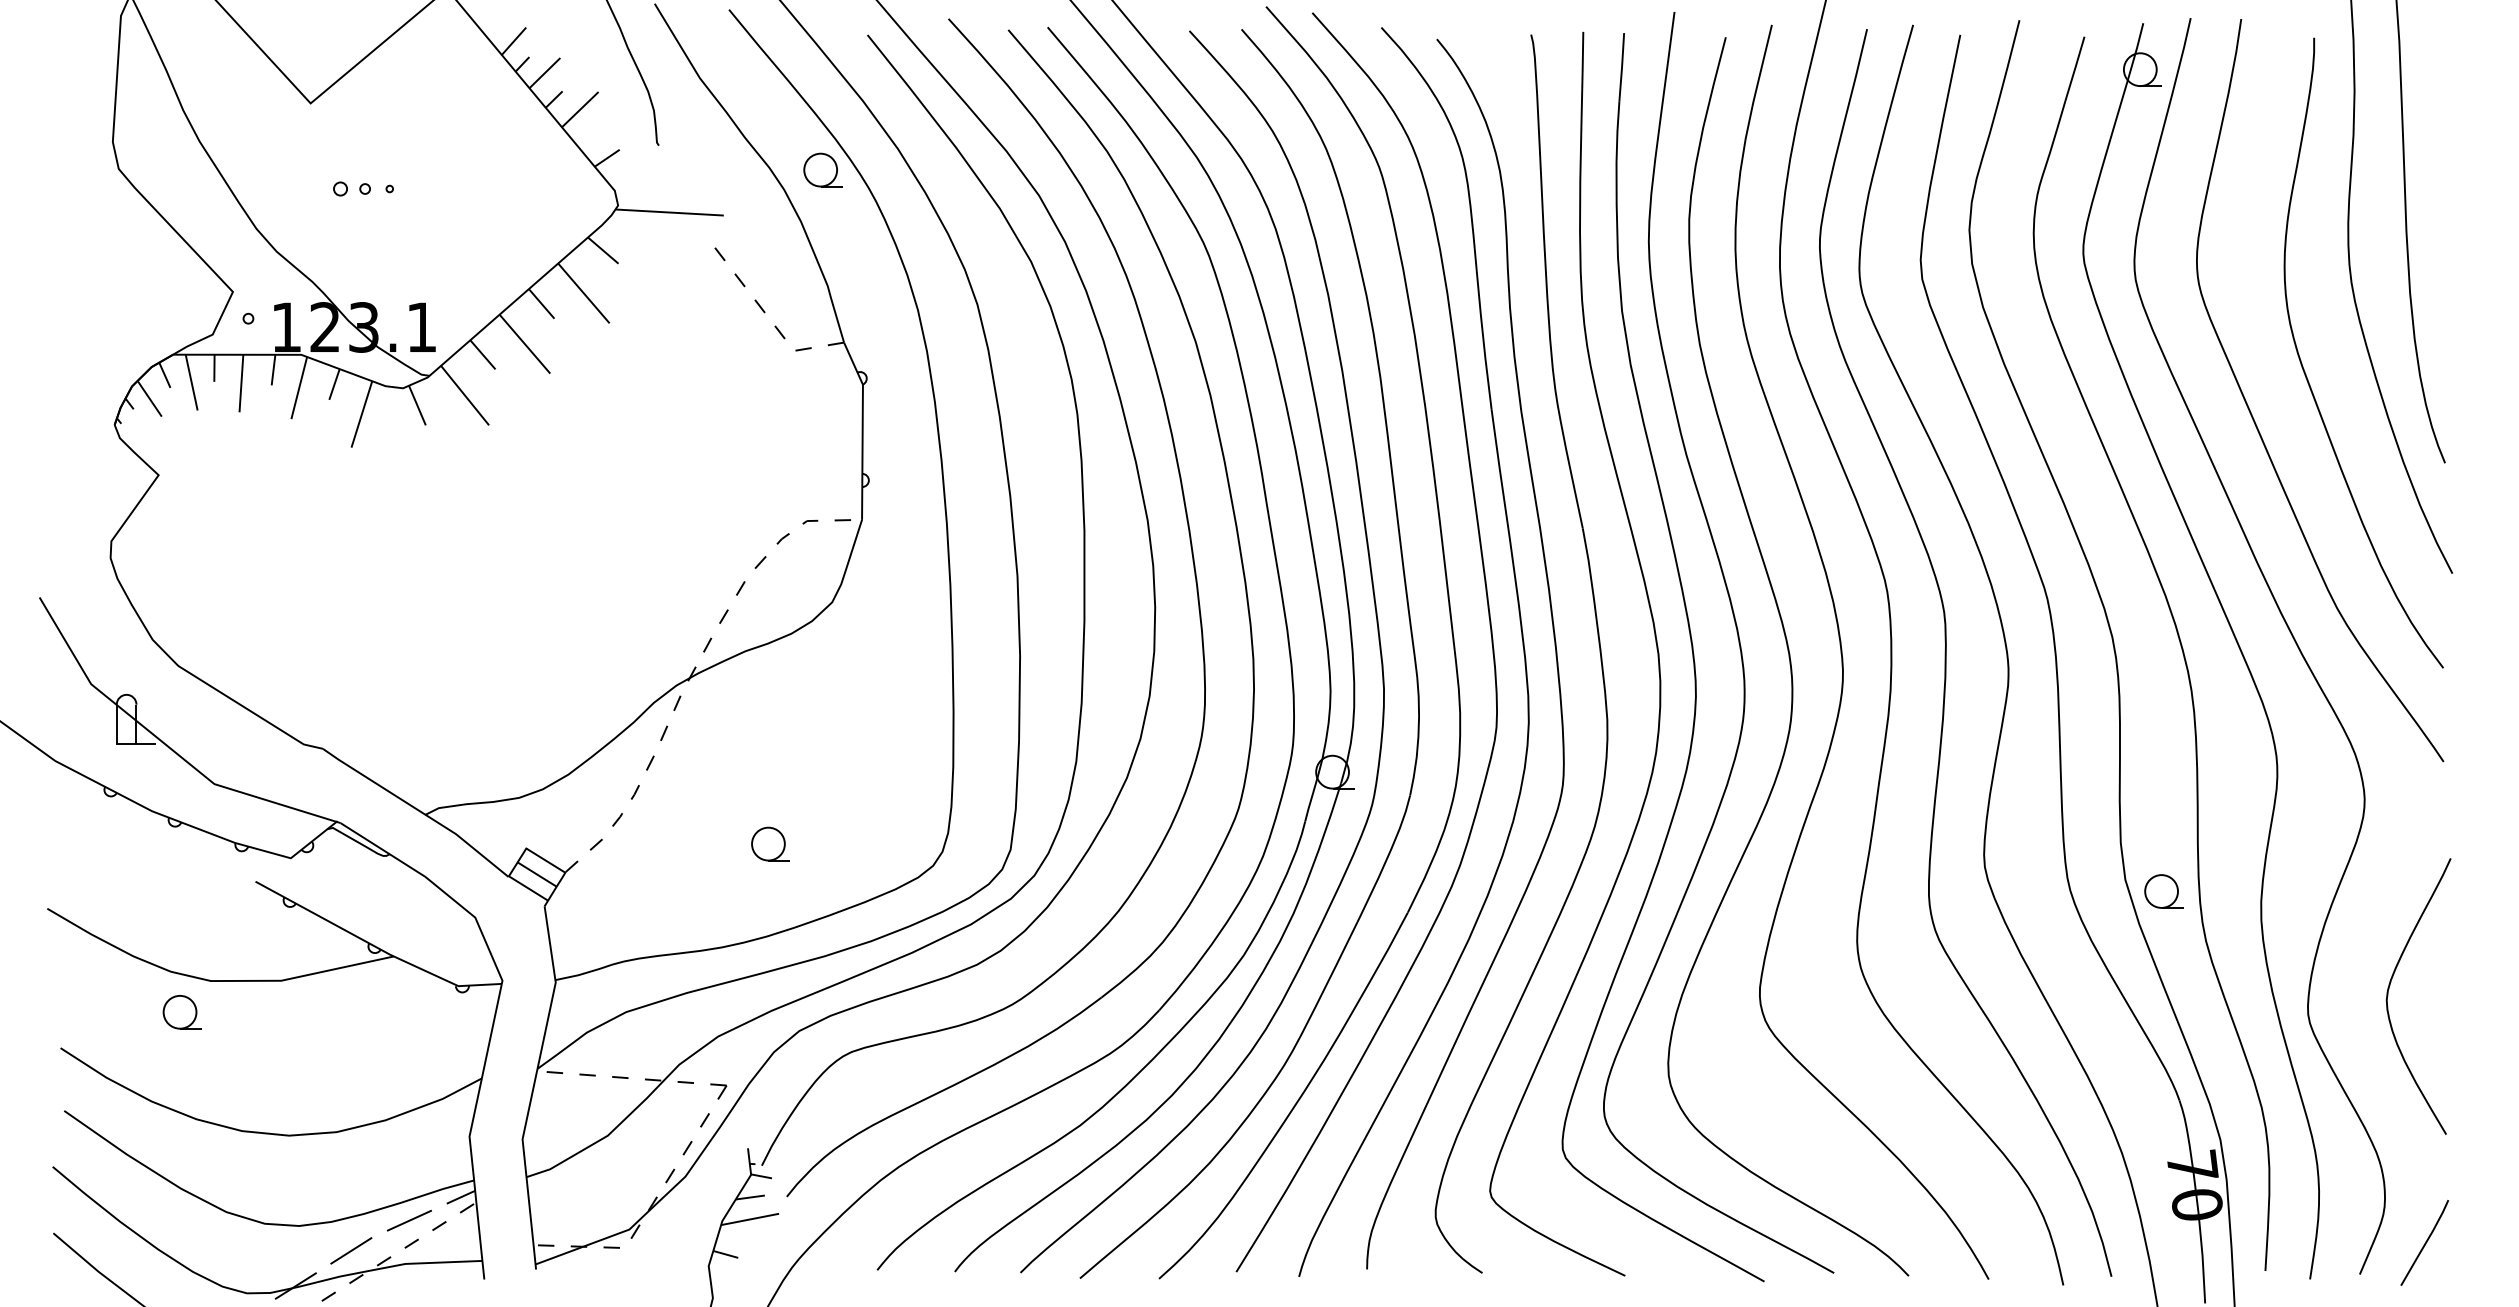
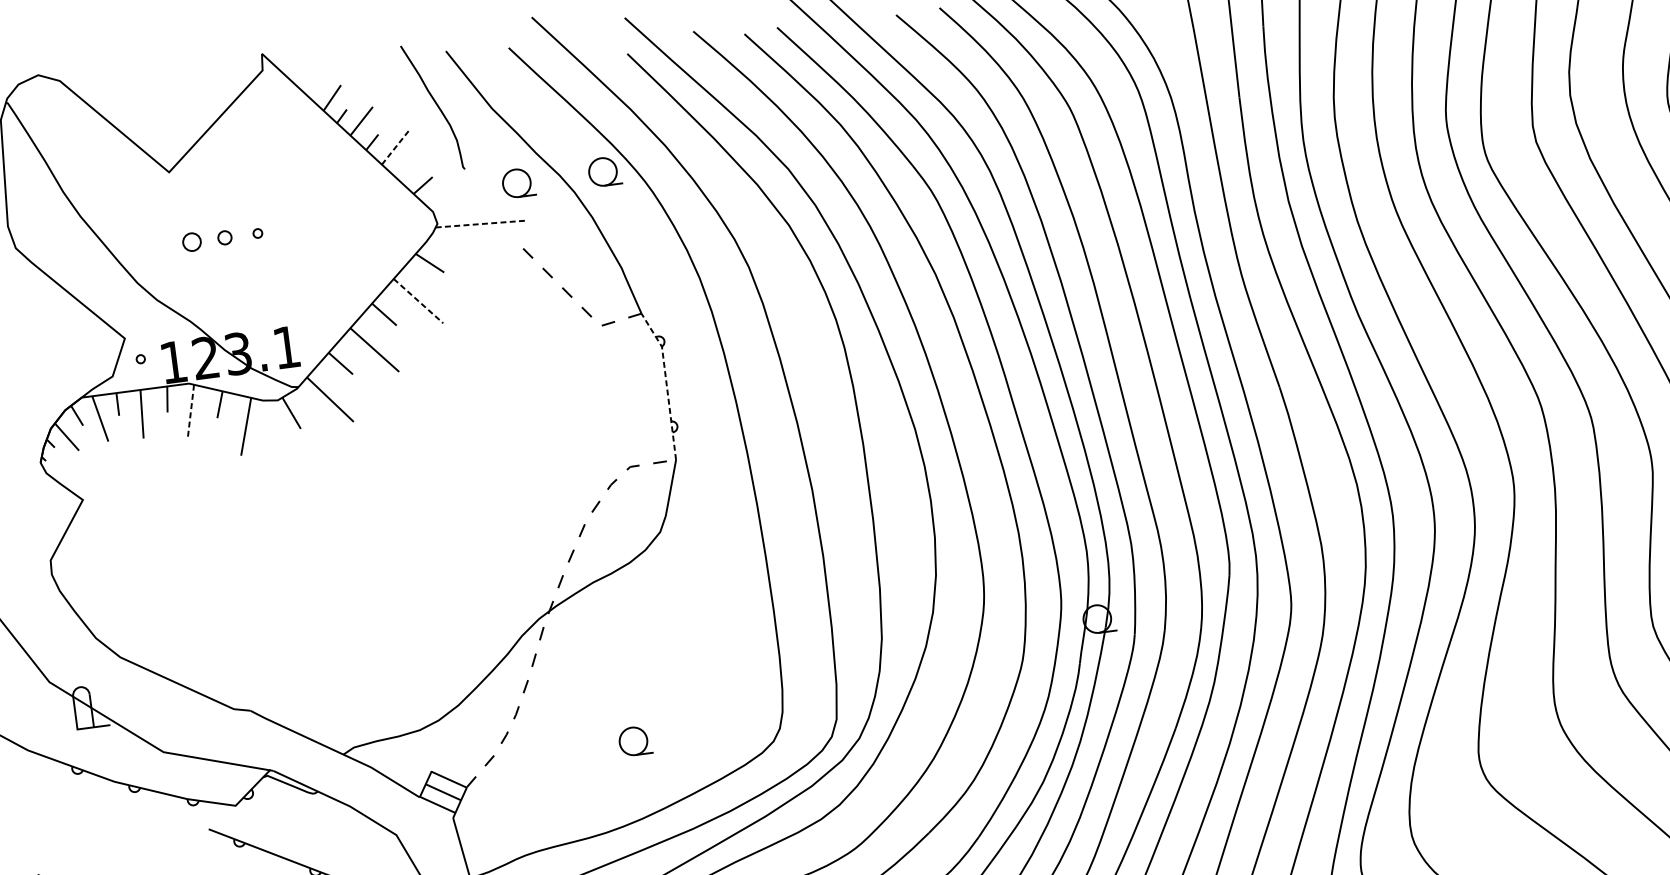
line: (580, 109) -> (395, 147), solid -> dashed
part: (719, 169) -> (518, 182), added
part: (363, 188) -> (222, 237), size x1.6
line: (670, 212) -> (482, 223), solid -> dashed
line: (584, 293) -> (419, 301), solid -> dashed
line: (299, 388) -> (191, 411), solid -> dashed
line: (862, 428) -> (666, 383), solid -> dashed

